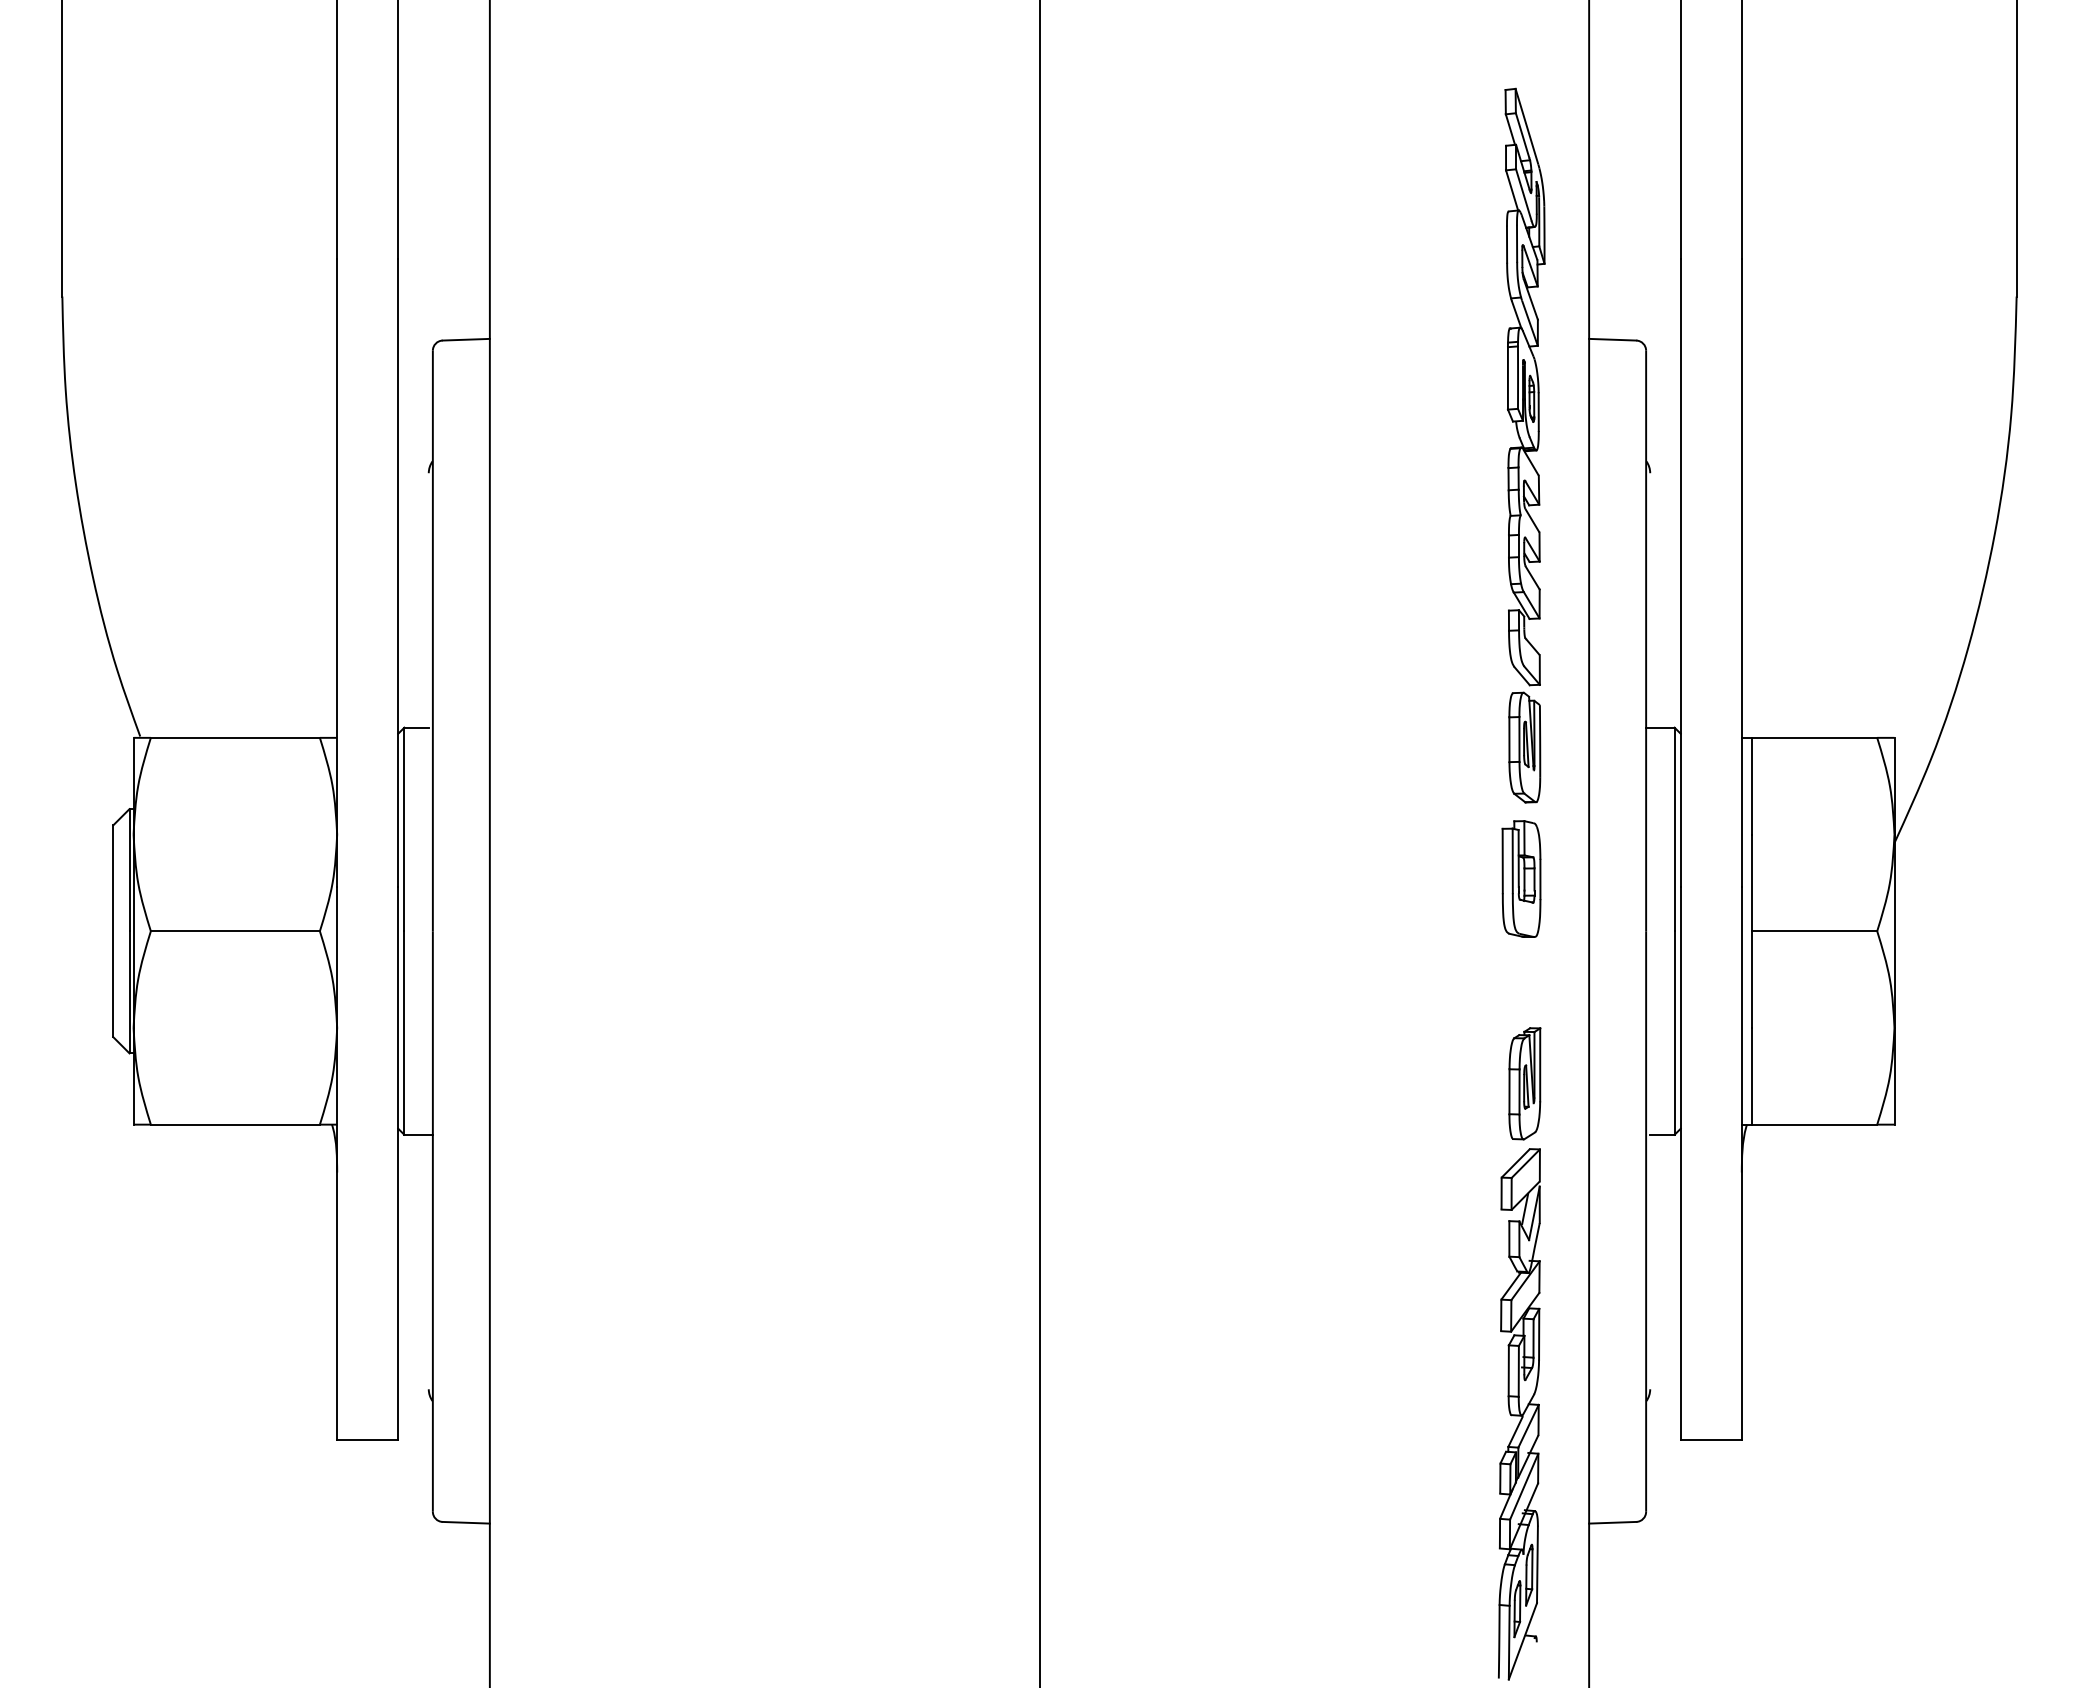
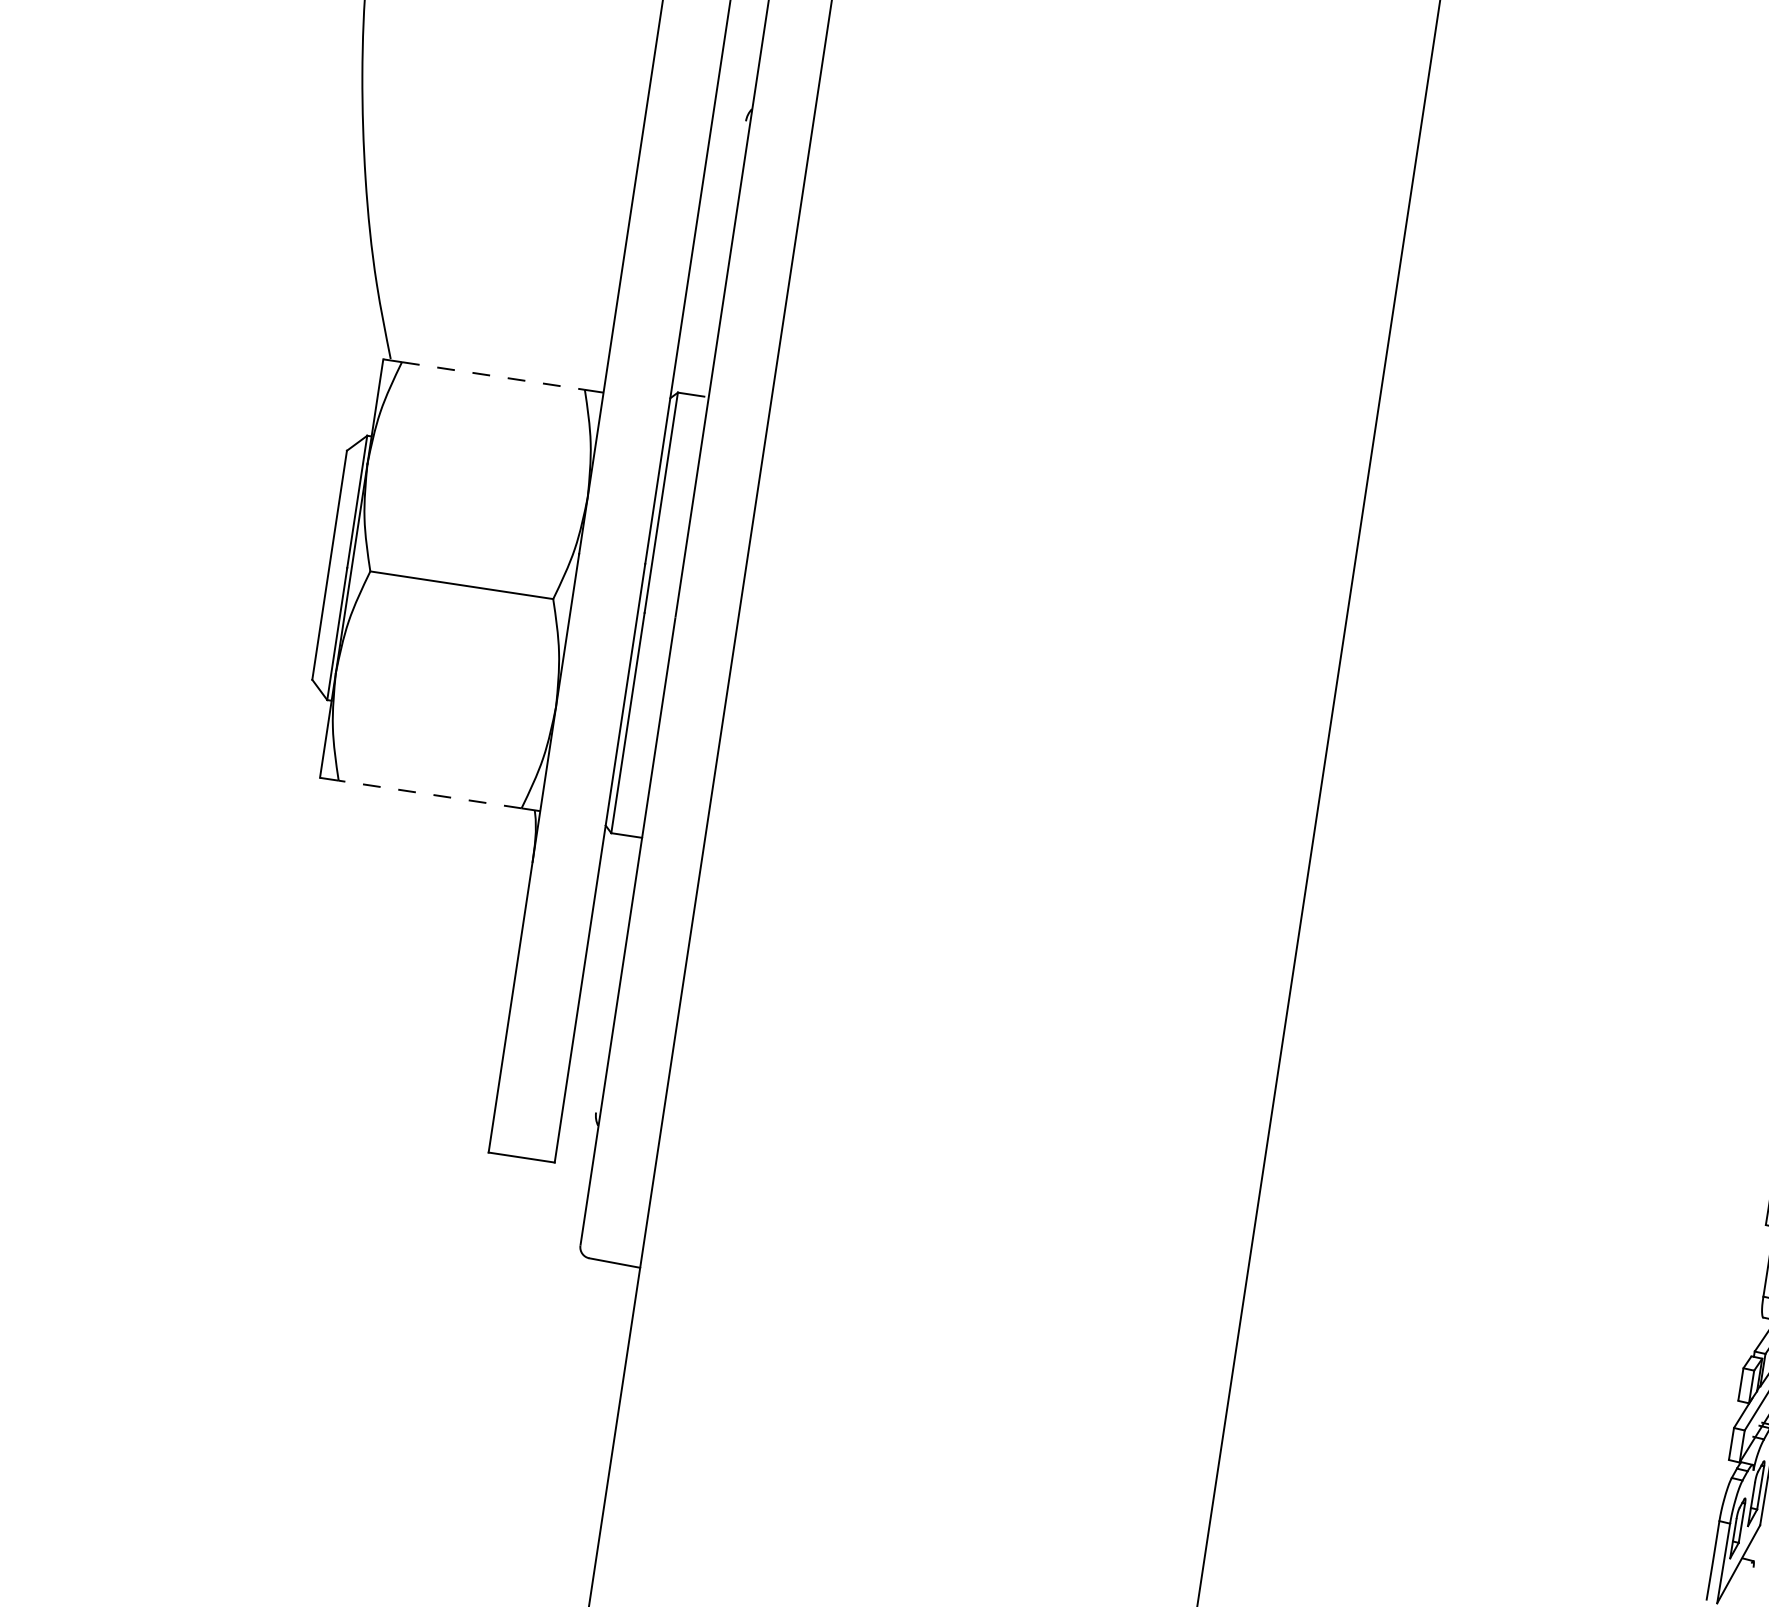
line: (235, 737) -> (493, 375), solid -> dashed
line: (235, 1124) -> (430, 794), solid -> dashed

